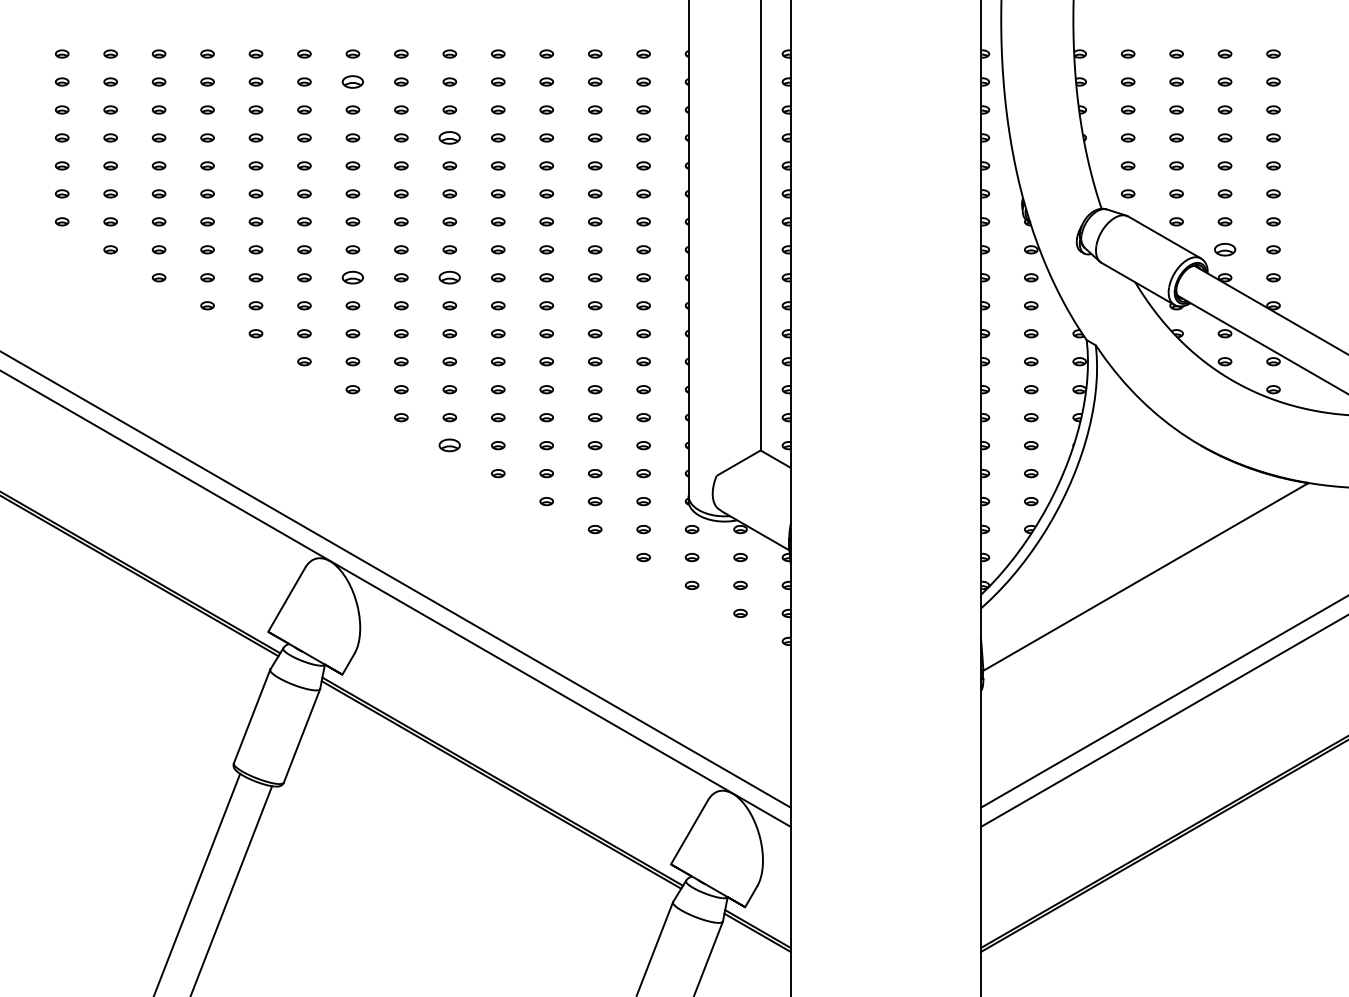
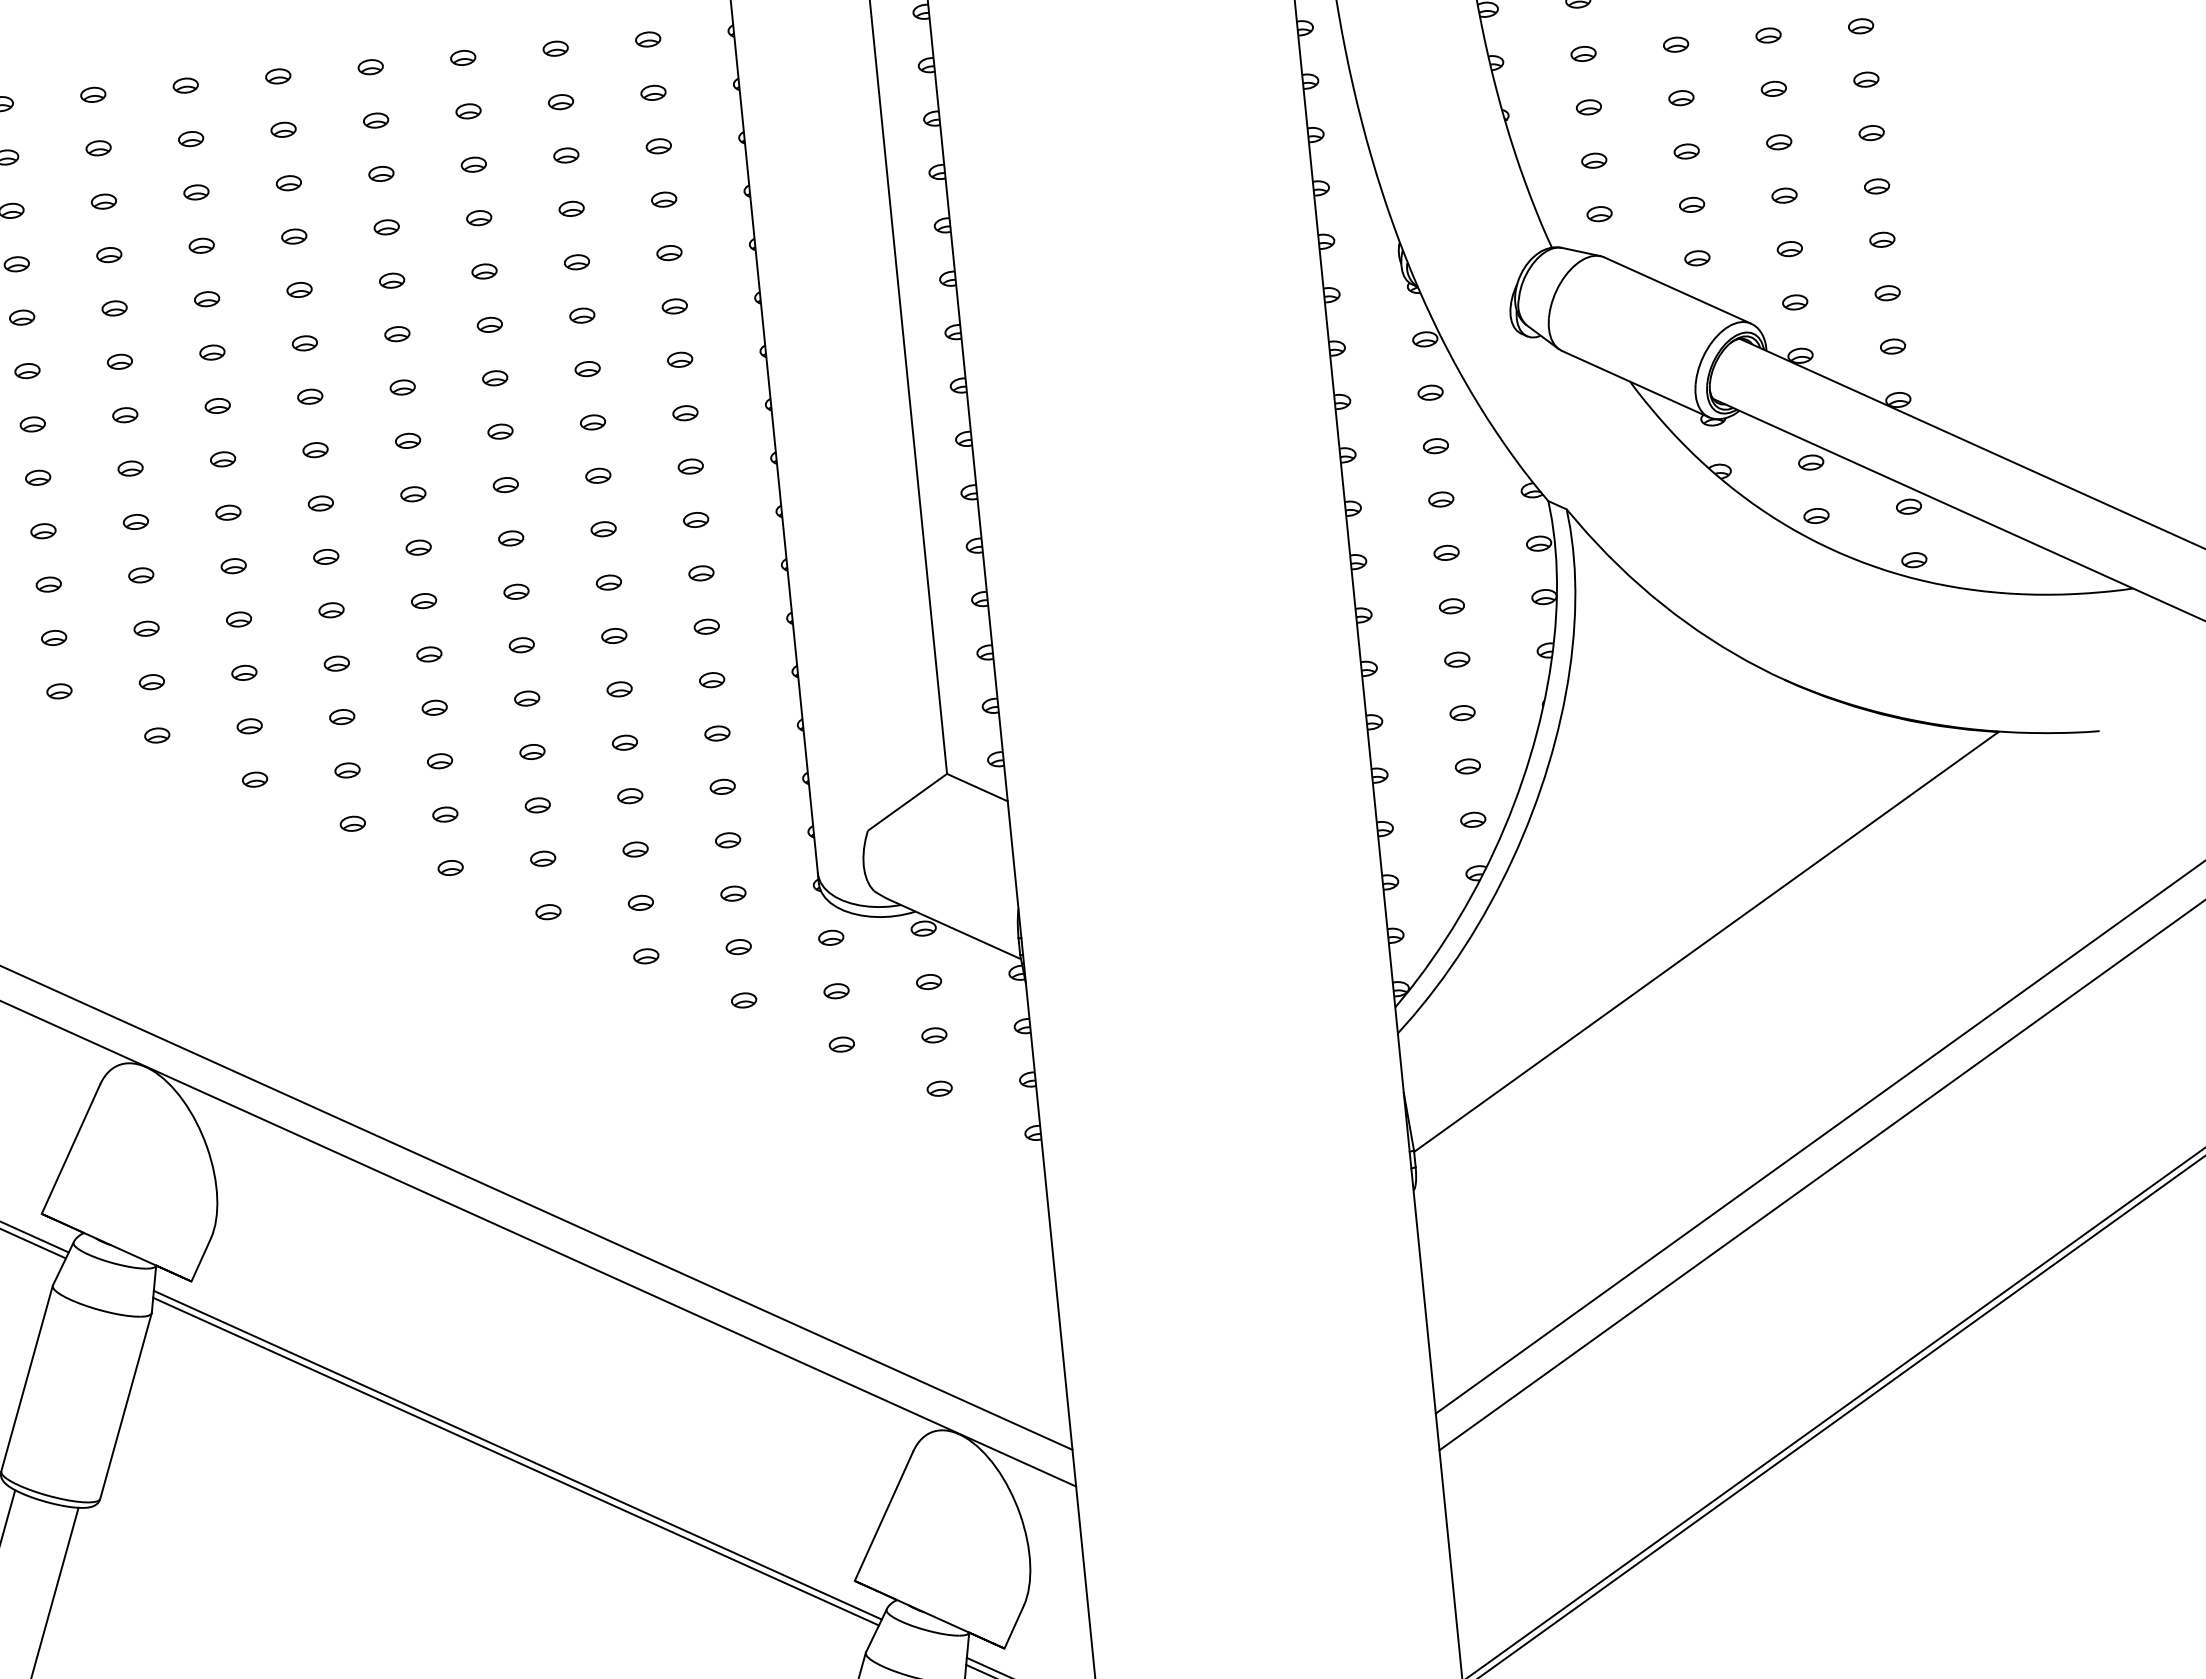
part: (352, 81) -> (97, 147), size x0.62
part: (449, 137) -> (293, 235), size x0.62
part: (1224, 249) -> (1794, 301), size x0.62
part: (352, 277) -> (135, 521), size x0.62
part: (449, 277) -> (320, 503), size x0.62
part: (449, 445) -> (352, 823), size x0.62

